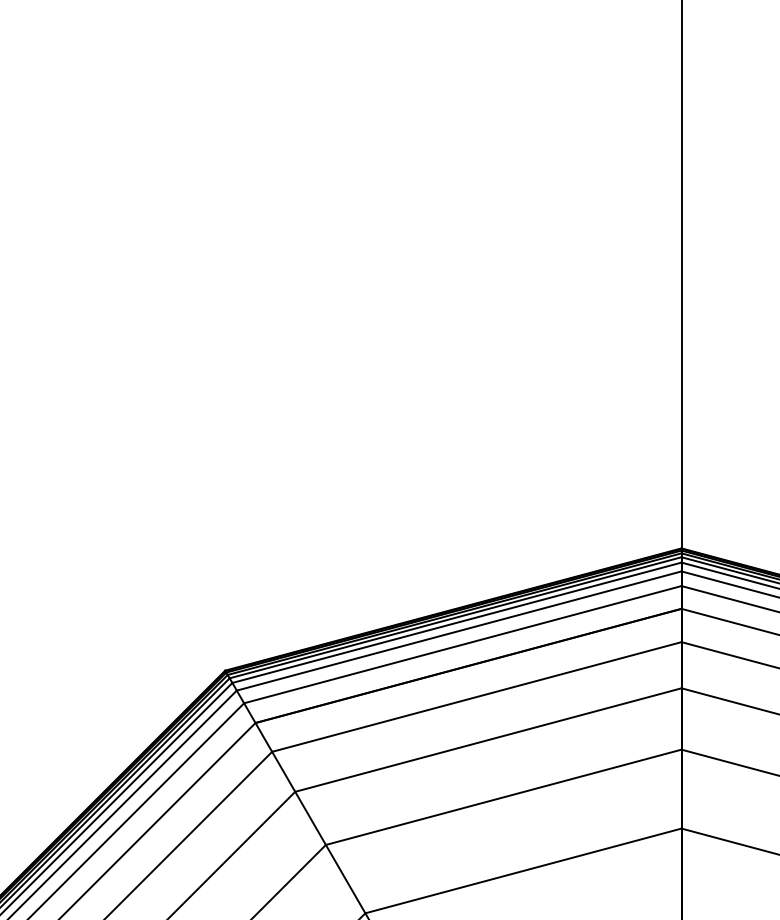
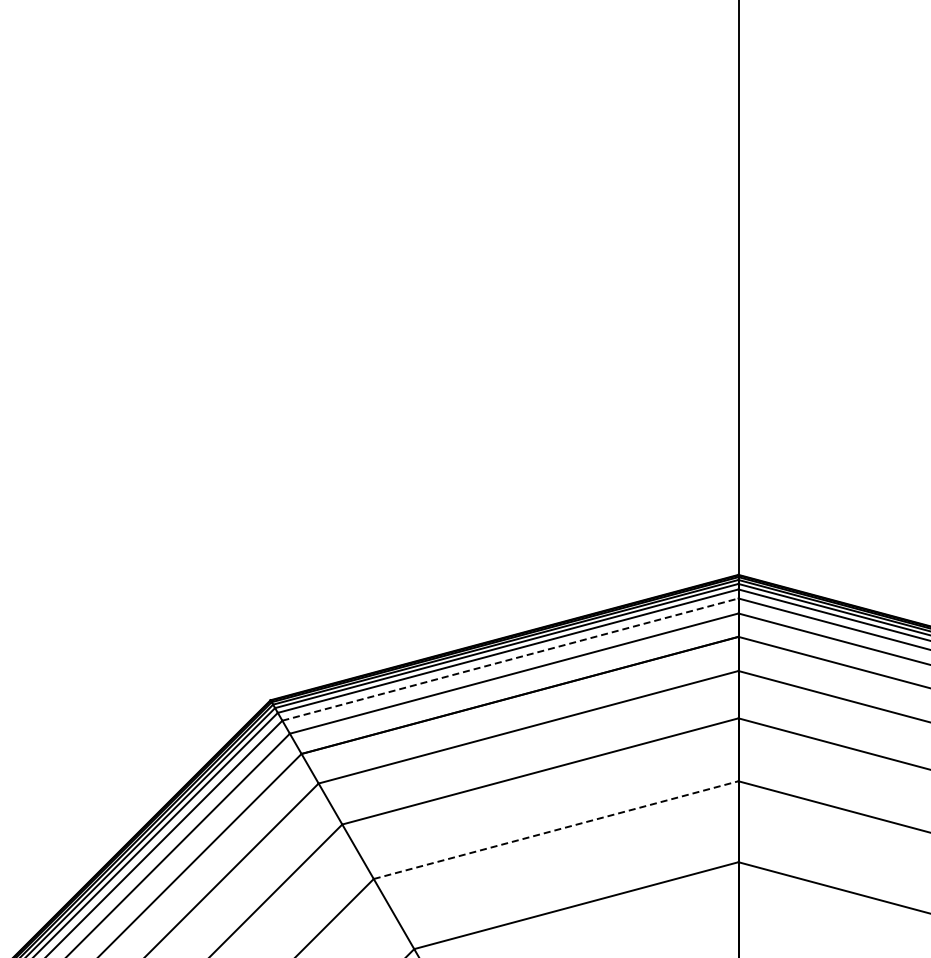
line: (459, 630) -> (510, 659), solid -> dashed
line: (504, 797) -> (556, 830), solid -> dashed

